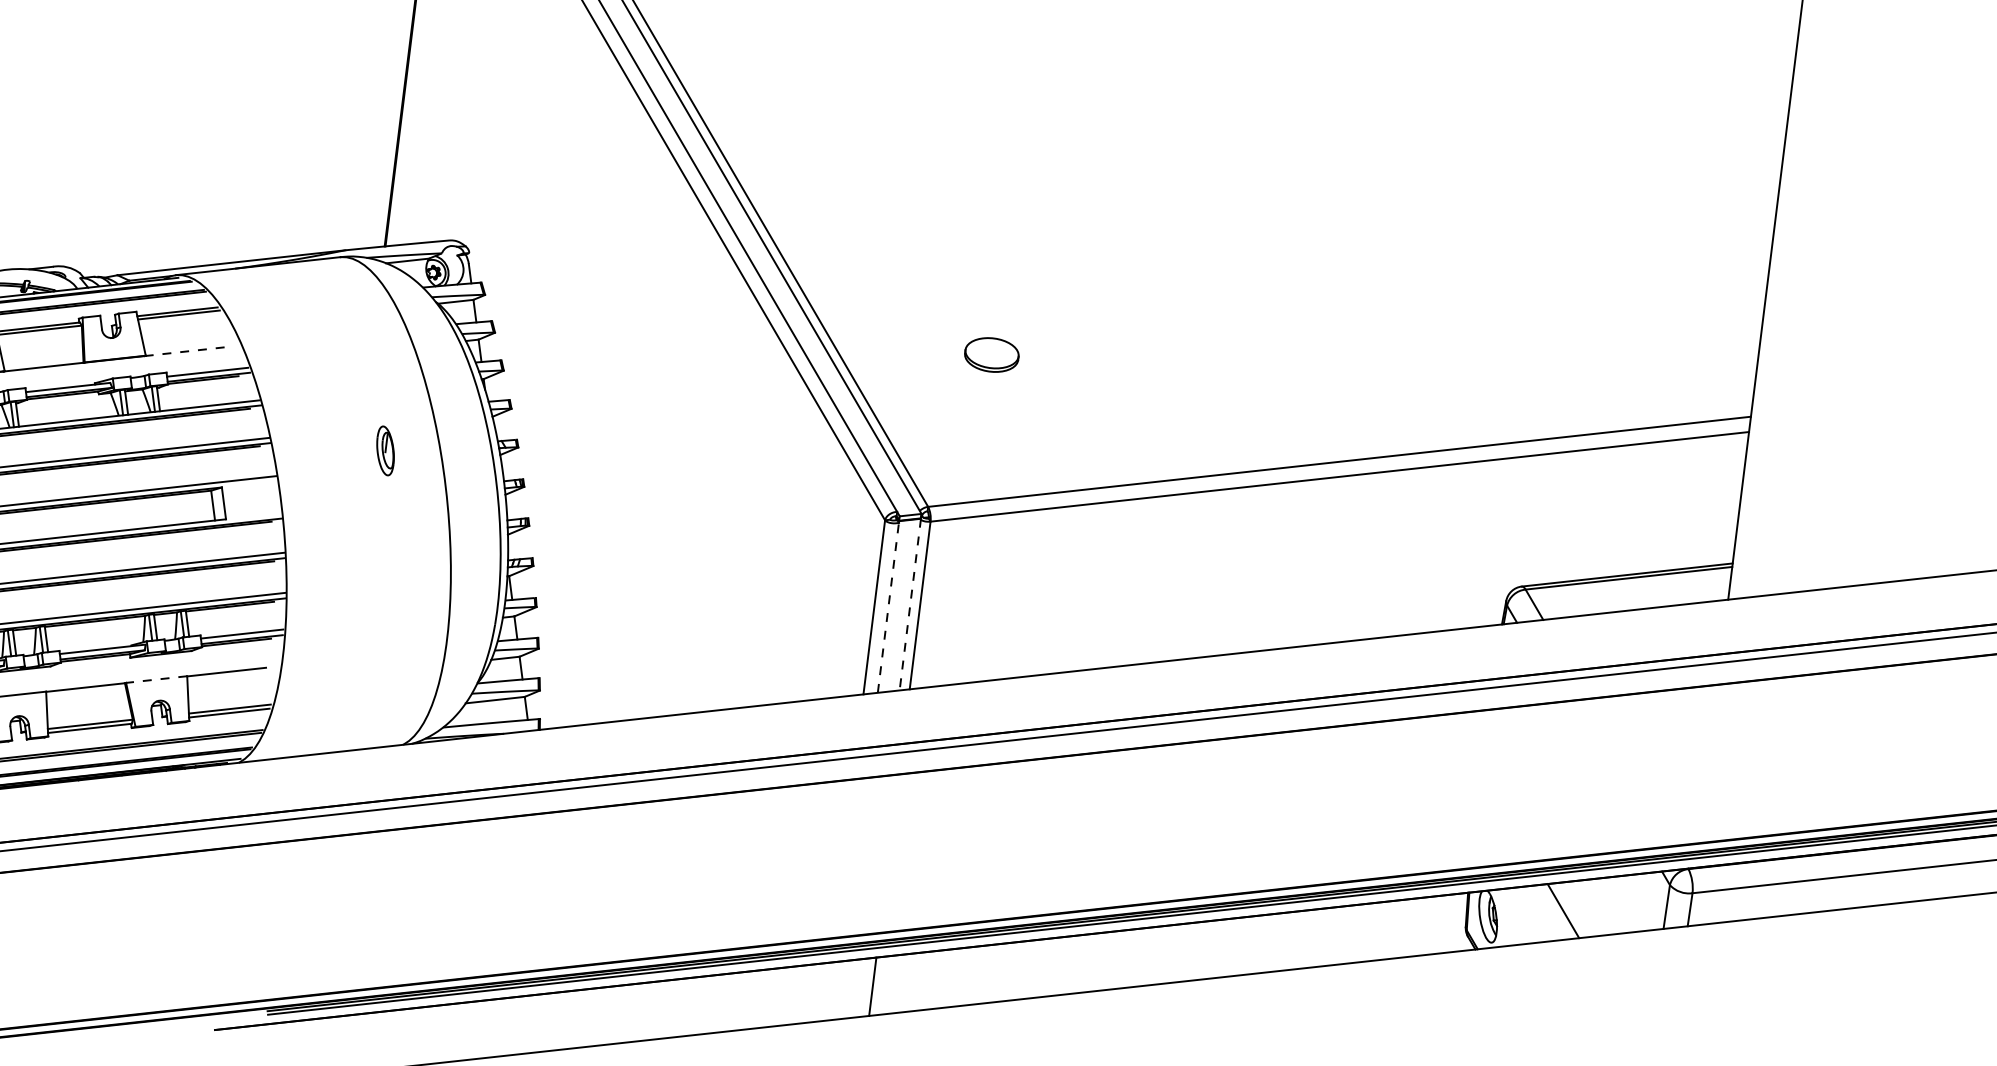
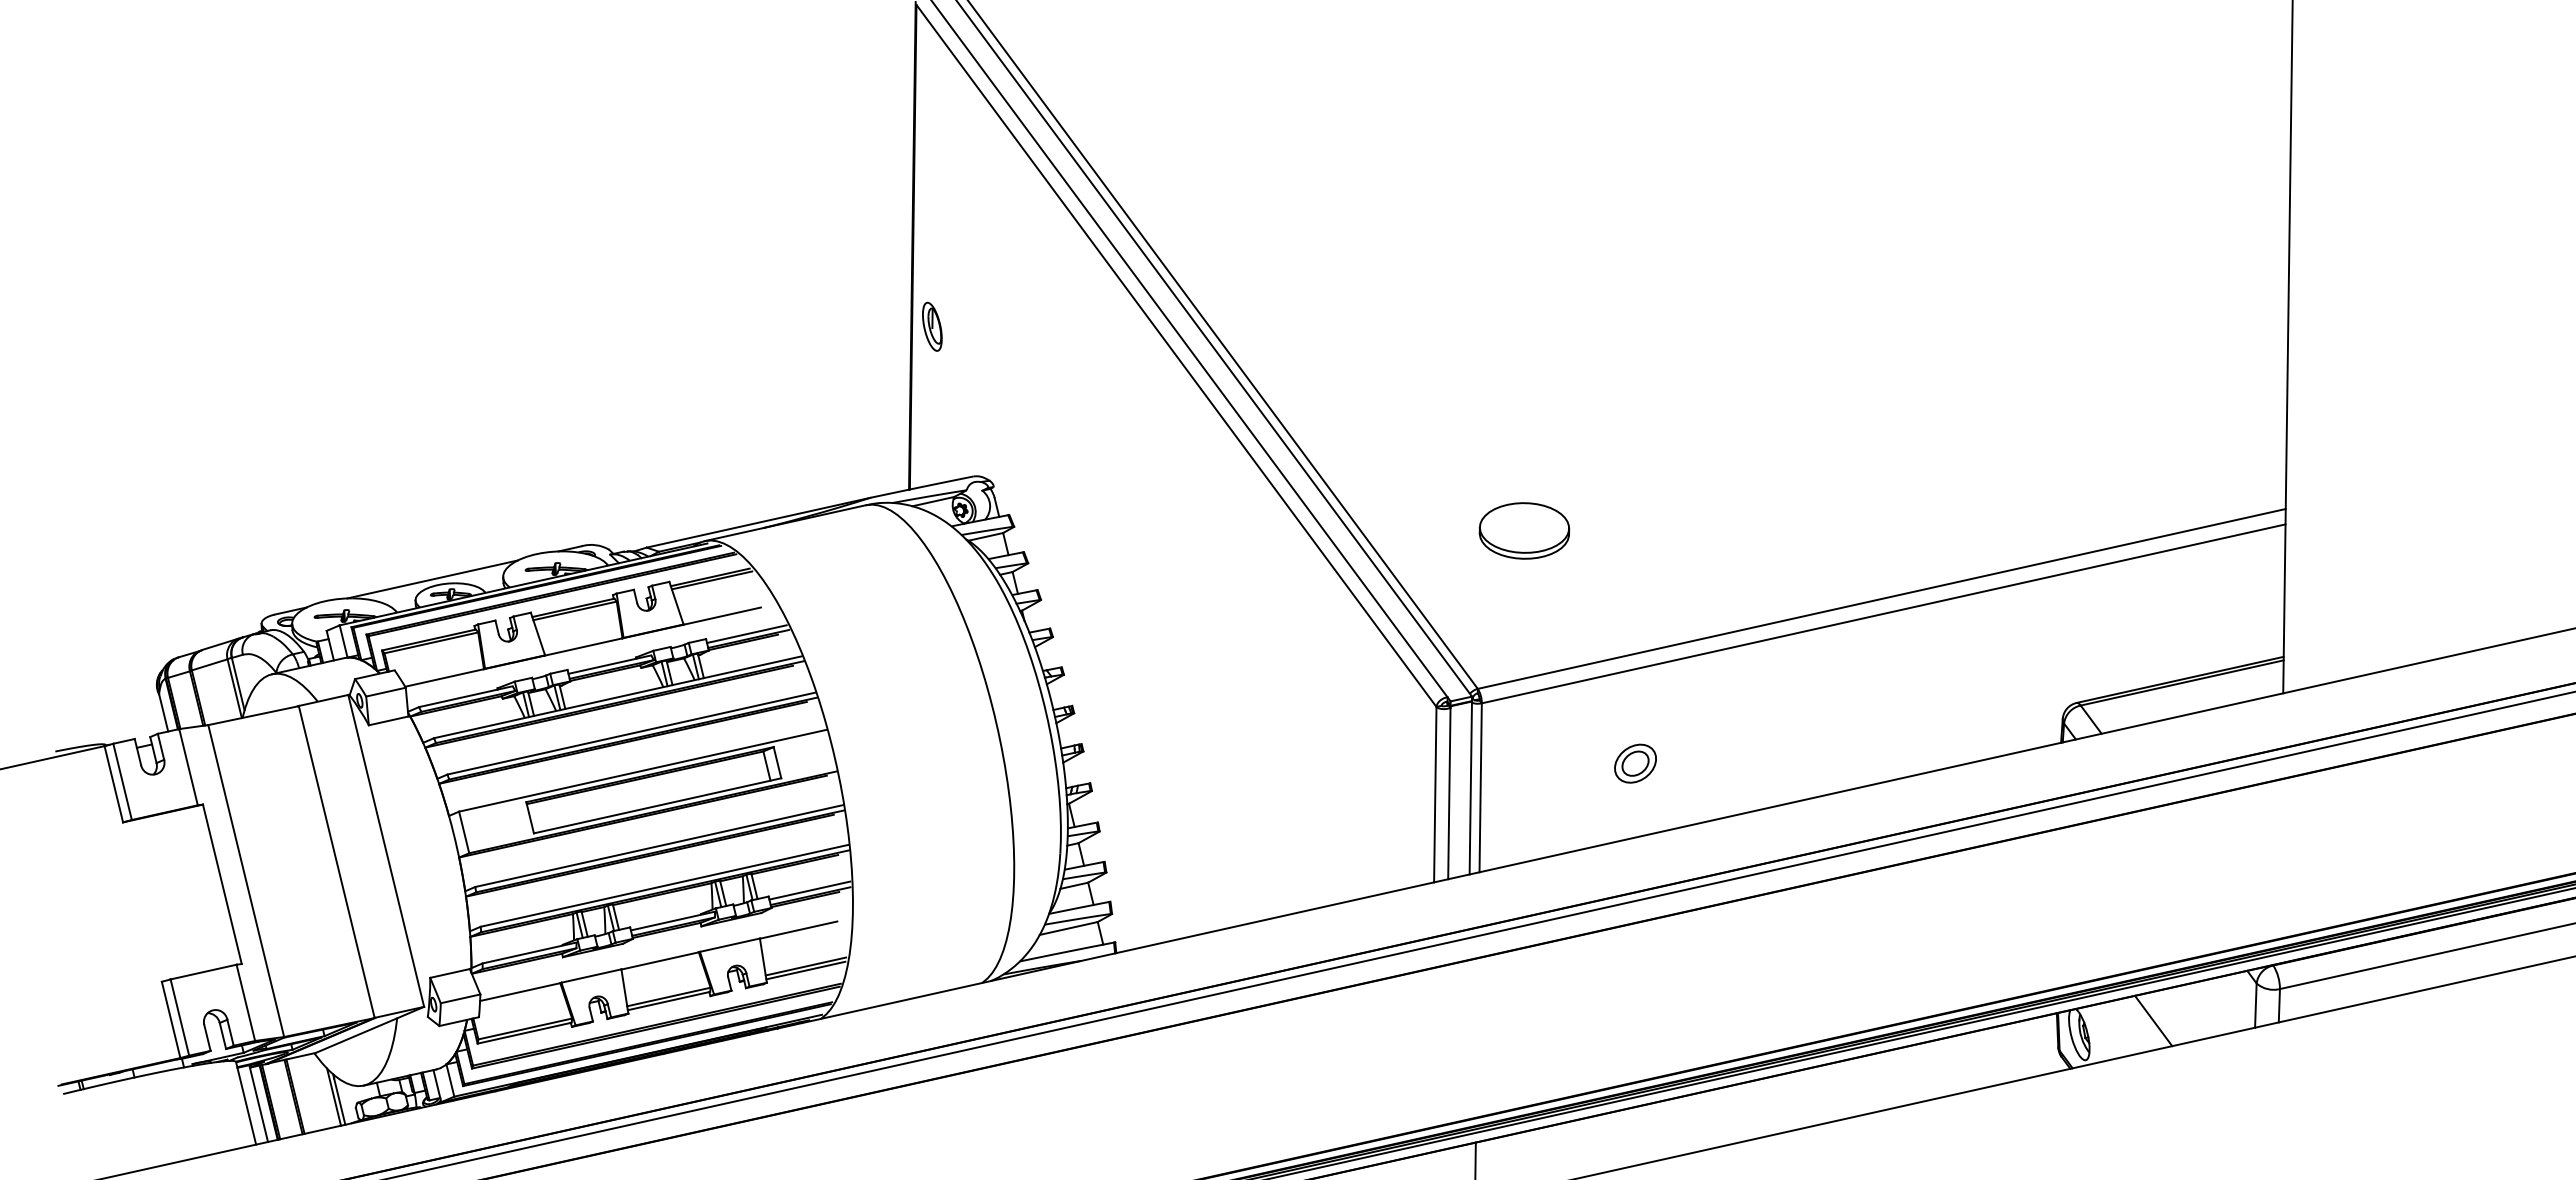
line: (184, 351) -> (721, 616), dashed -> solid
part: (991, 354) -> (1524, 530), size x1.67
part: (385, 450) -> (932, 326), moved
part: (1076, 598) -> (1635, 763), added
line: (909, 605) -> (1470, 788), dashed -> solid
line: (888, 607) -> (1449, 793), dashed -> solid
line: (156, 679) -> (729, 945), dashed -> solid

